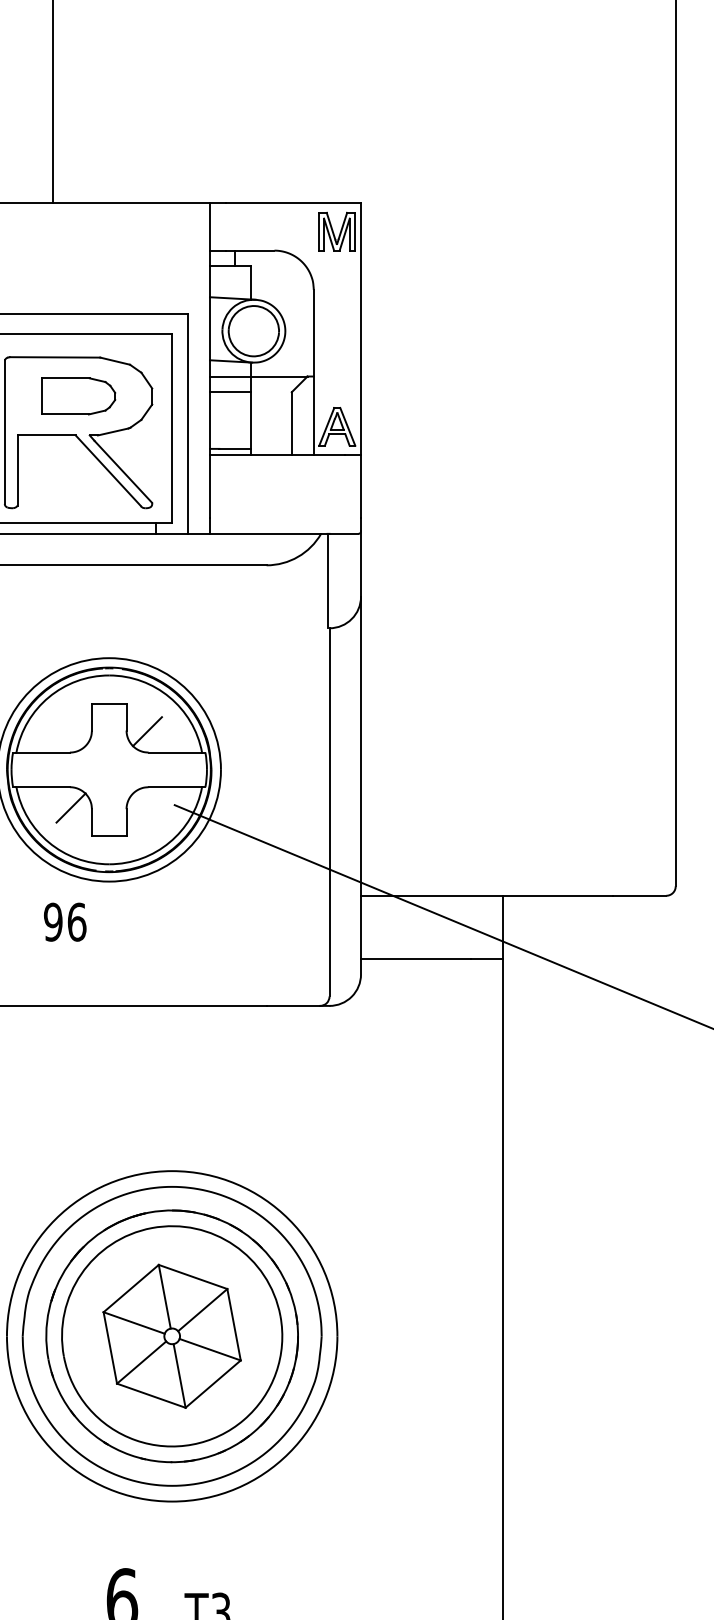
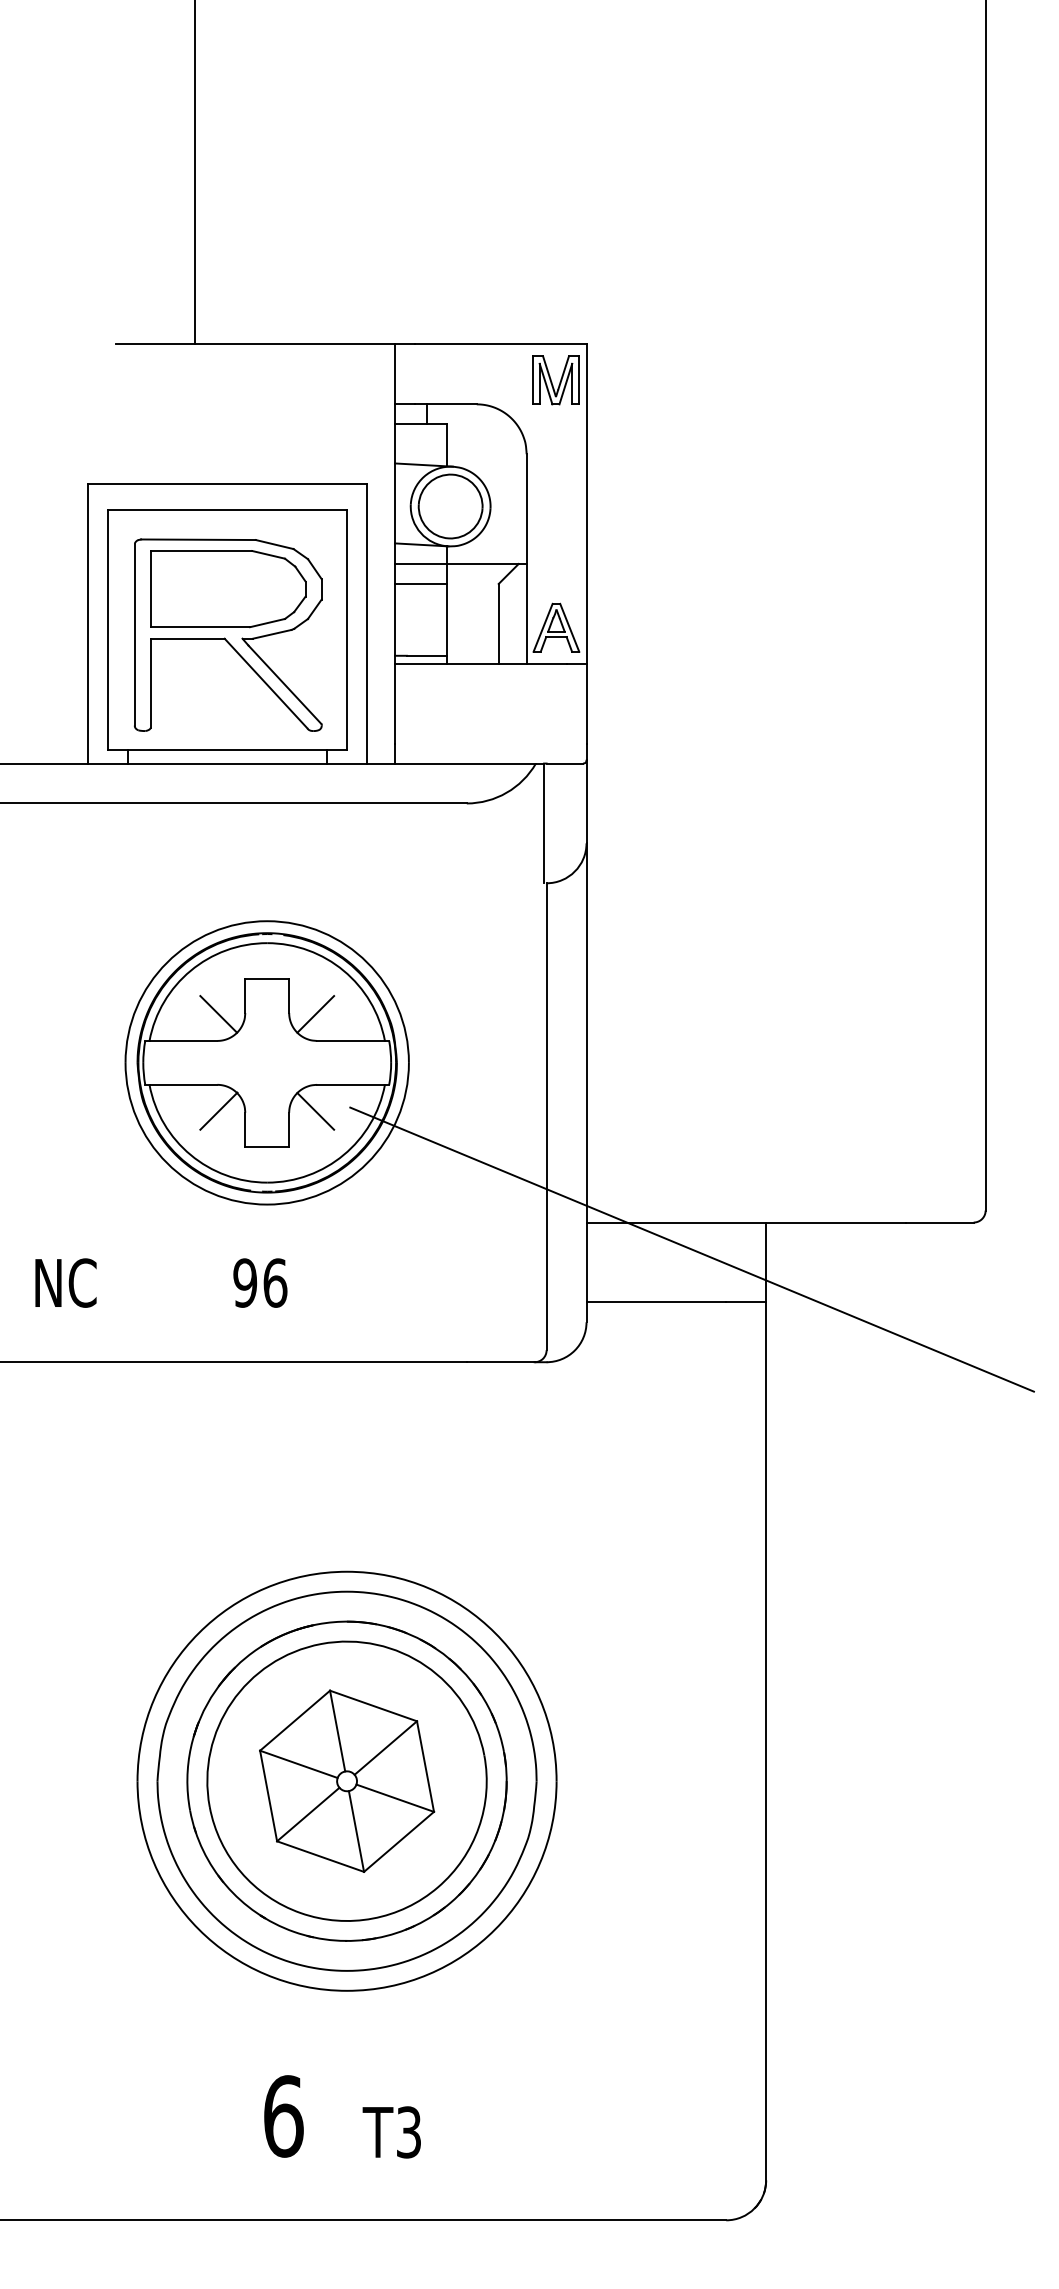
part: (78, 396) -> (228, 589), size x1.67
line: (70, 731) -> (218, 1014), added
line: (147, 808) -> (315, 1111), added
text: (65, 921) -> (260, 1282), moved

